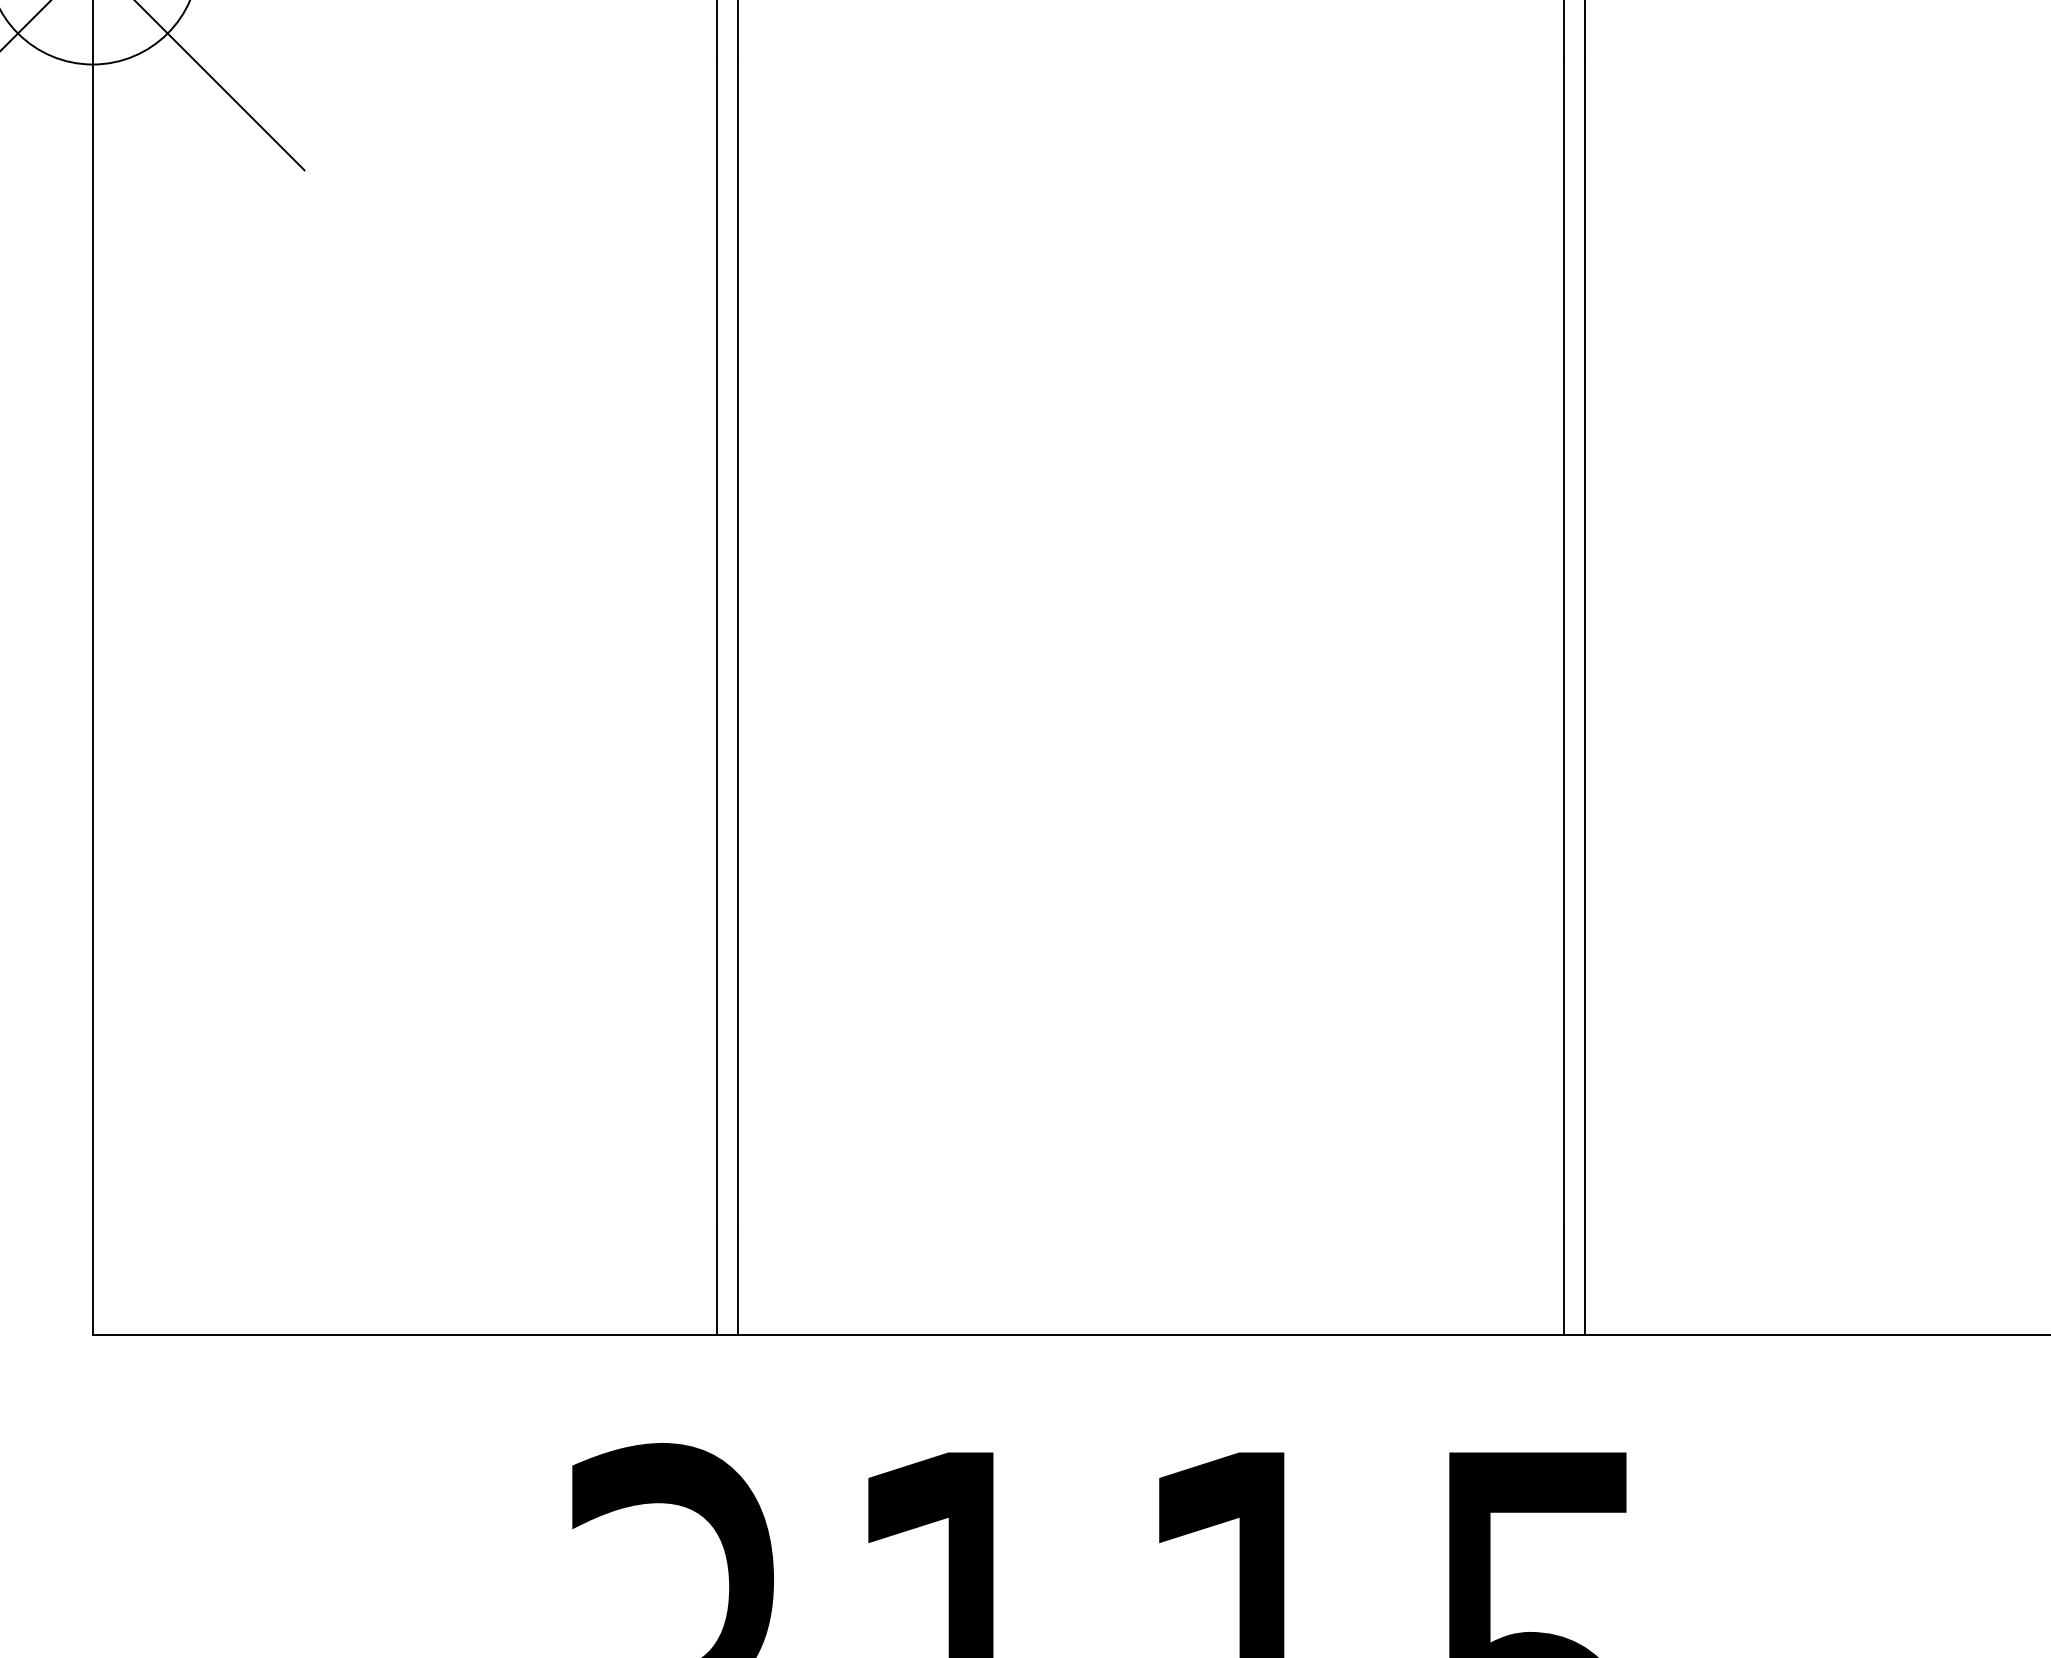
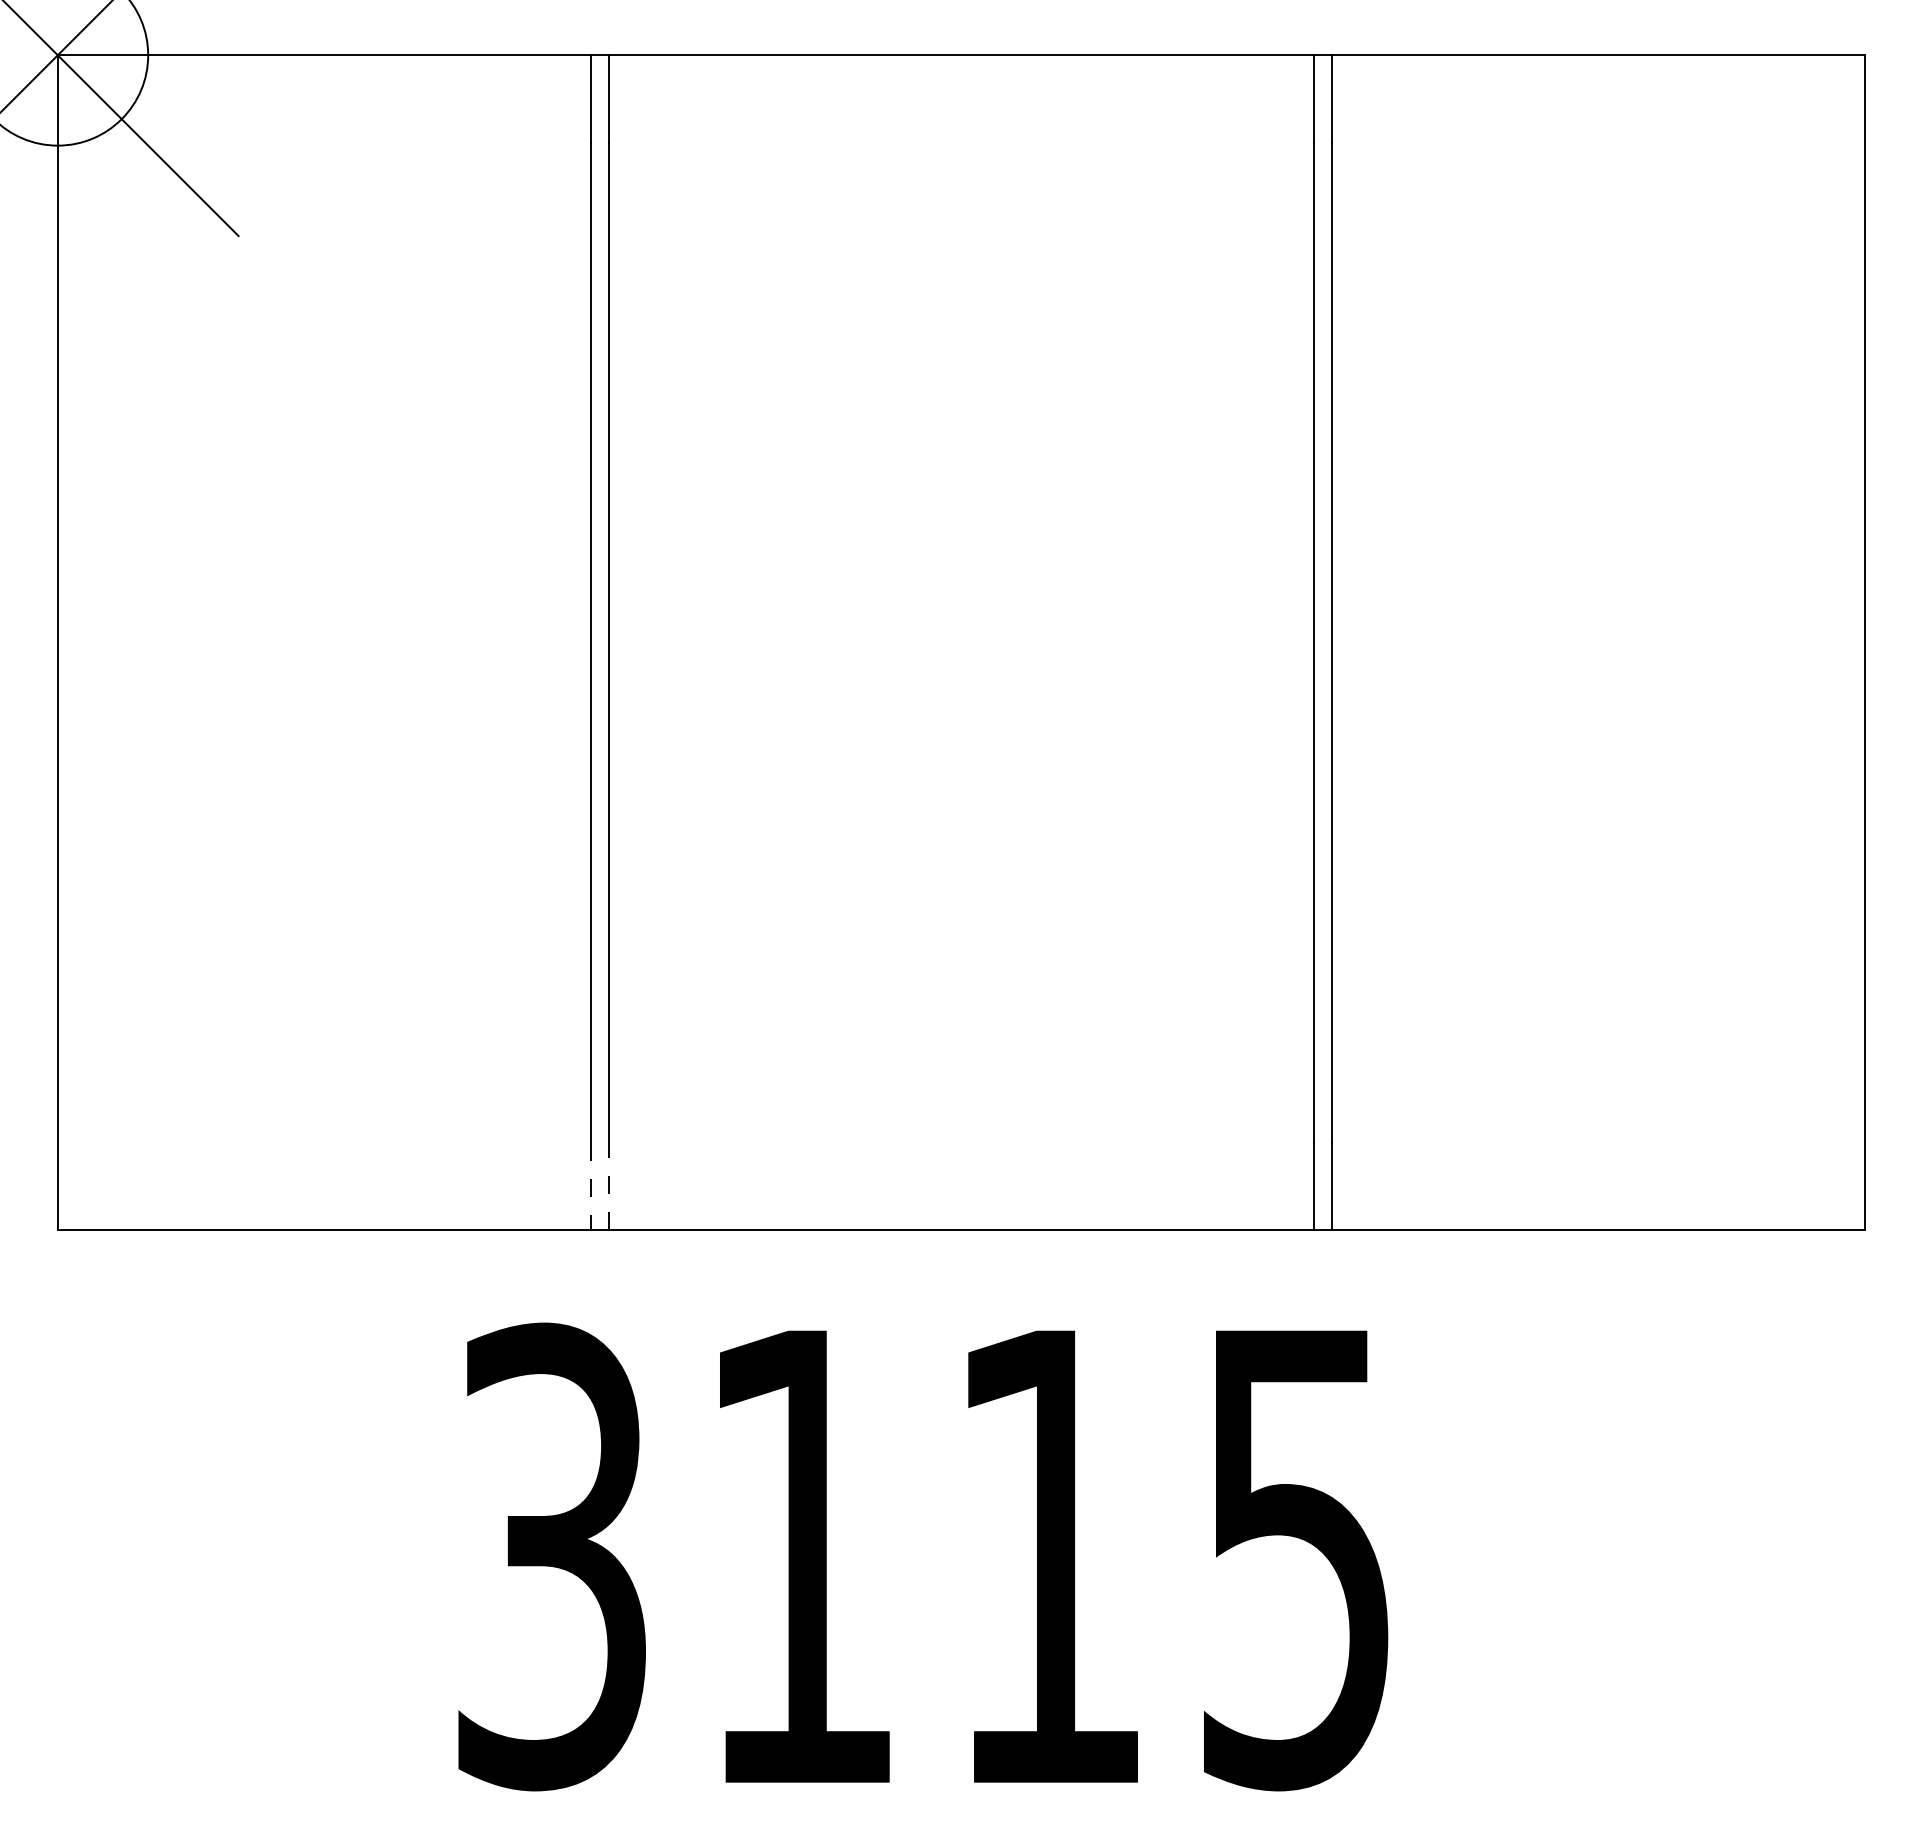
line: (716, 1283) -> (590, 1186), solid -> dashed
line: (737, 1283) -> (608, 1186), solid -> dashed

